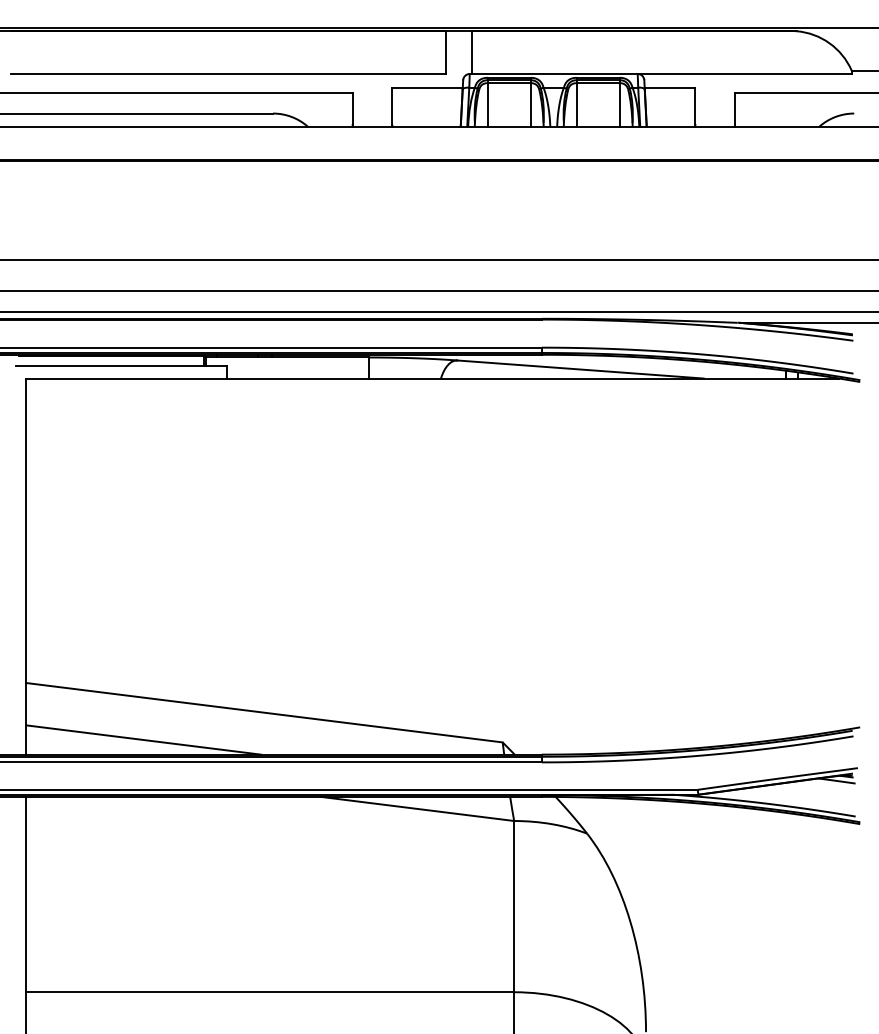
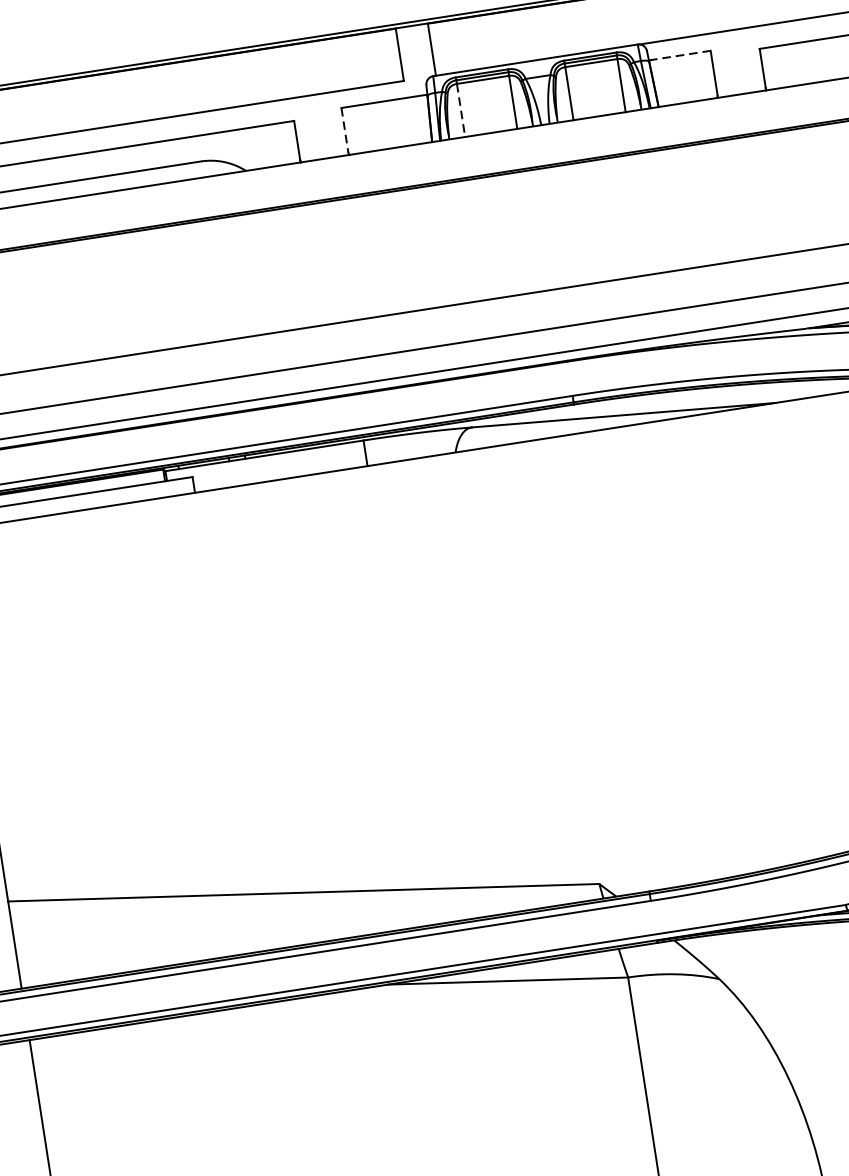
line: (670, 88) -> (680, 56), solid -> dashed
line: (487, 104) -> (460, 110), solid -> dashed
line: (392, 107) -> (345, 131), solid -> dashed
line: (143, 739) -> (161, 948), removed

